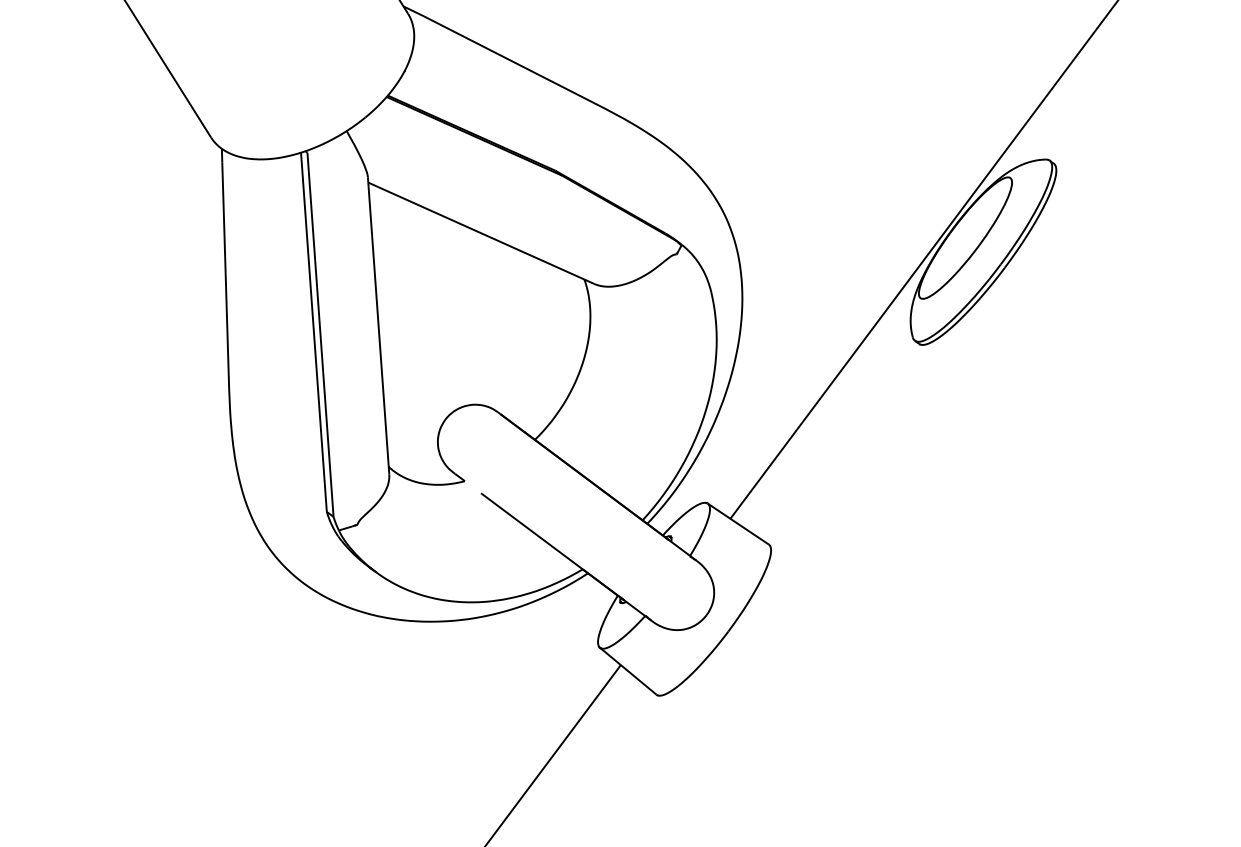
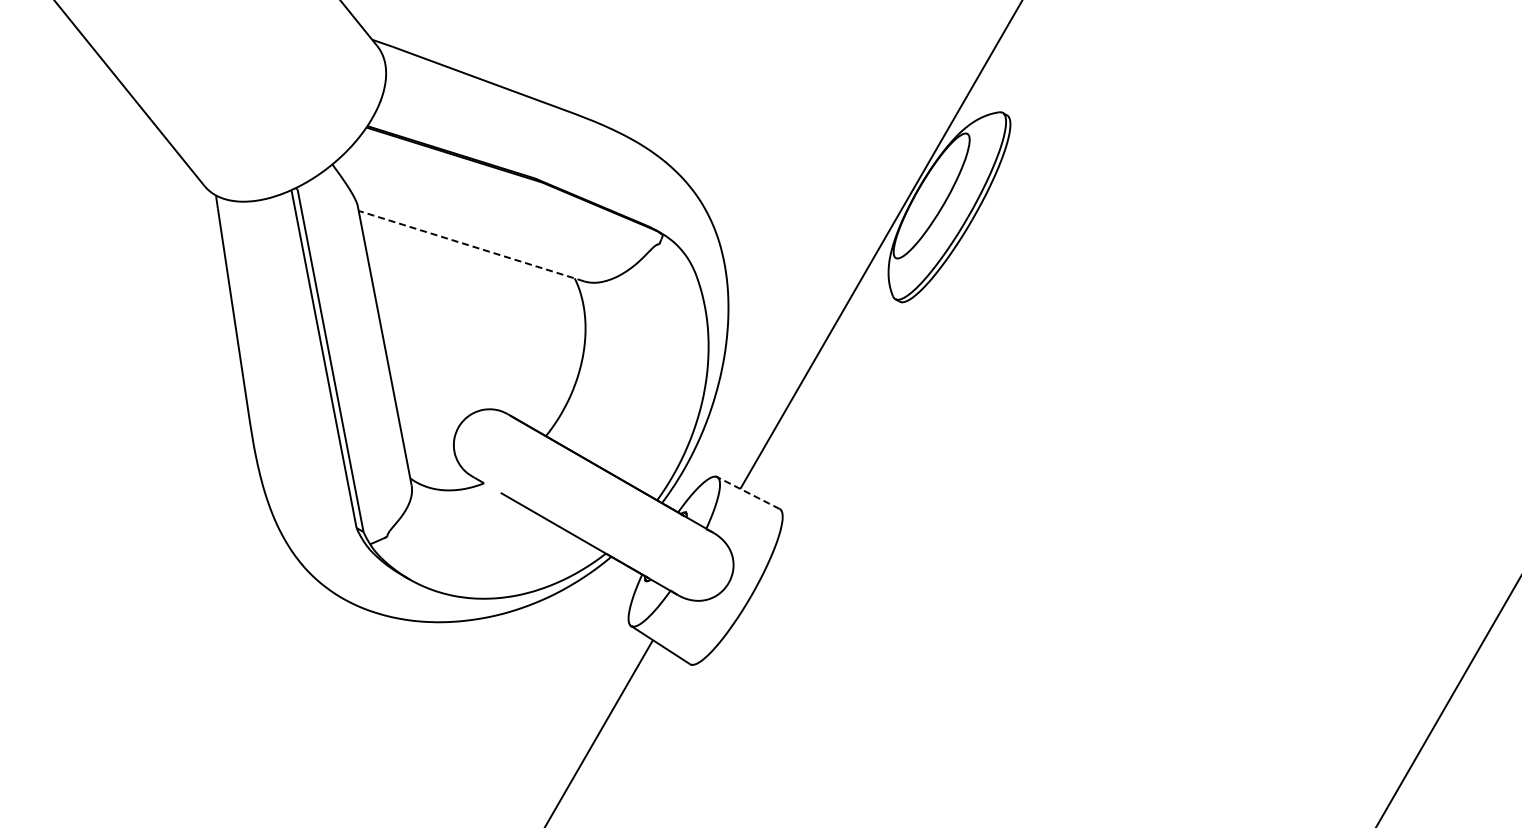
line: (481, 232) -> (471, 245), solid -> dashed
line: (737, 523) -> (747, 492), solid -> dashed

